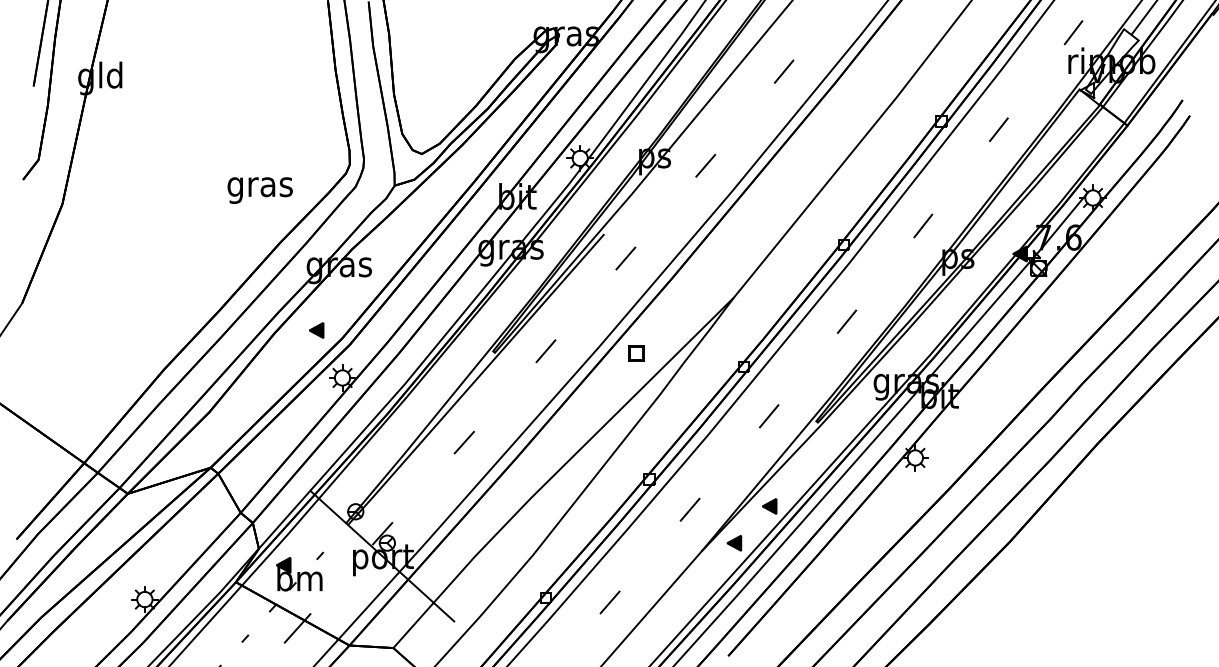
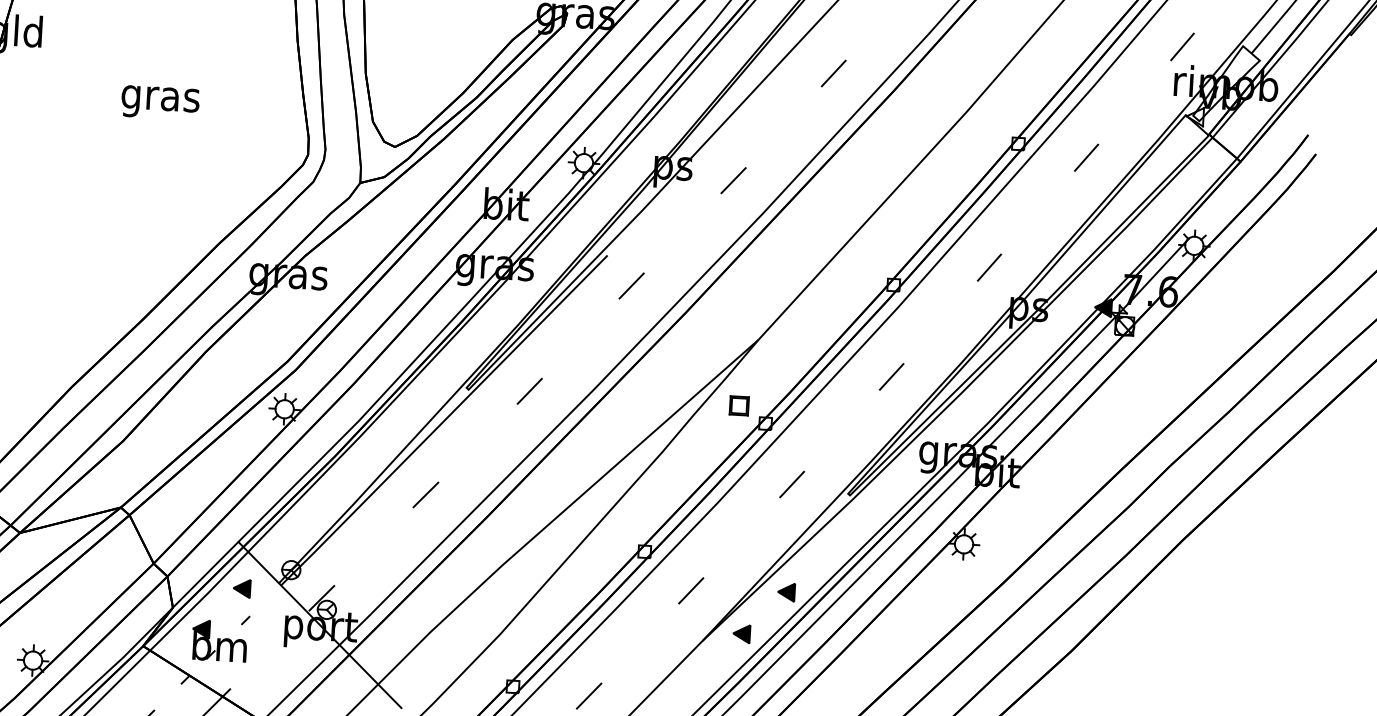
text: (259, 190) -> (159, 102), moved
part: (316, 330) -> (241, 588), moved
part: (636, 353) -> (739, 406), moved

